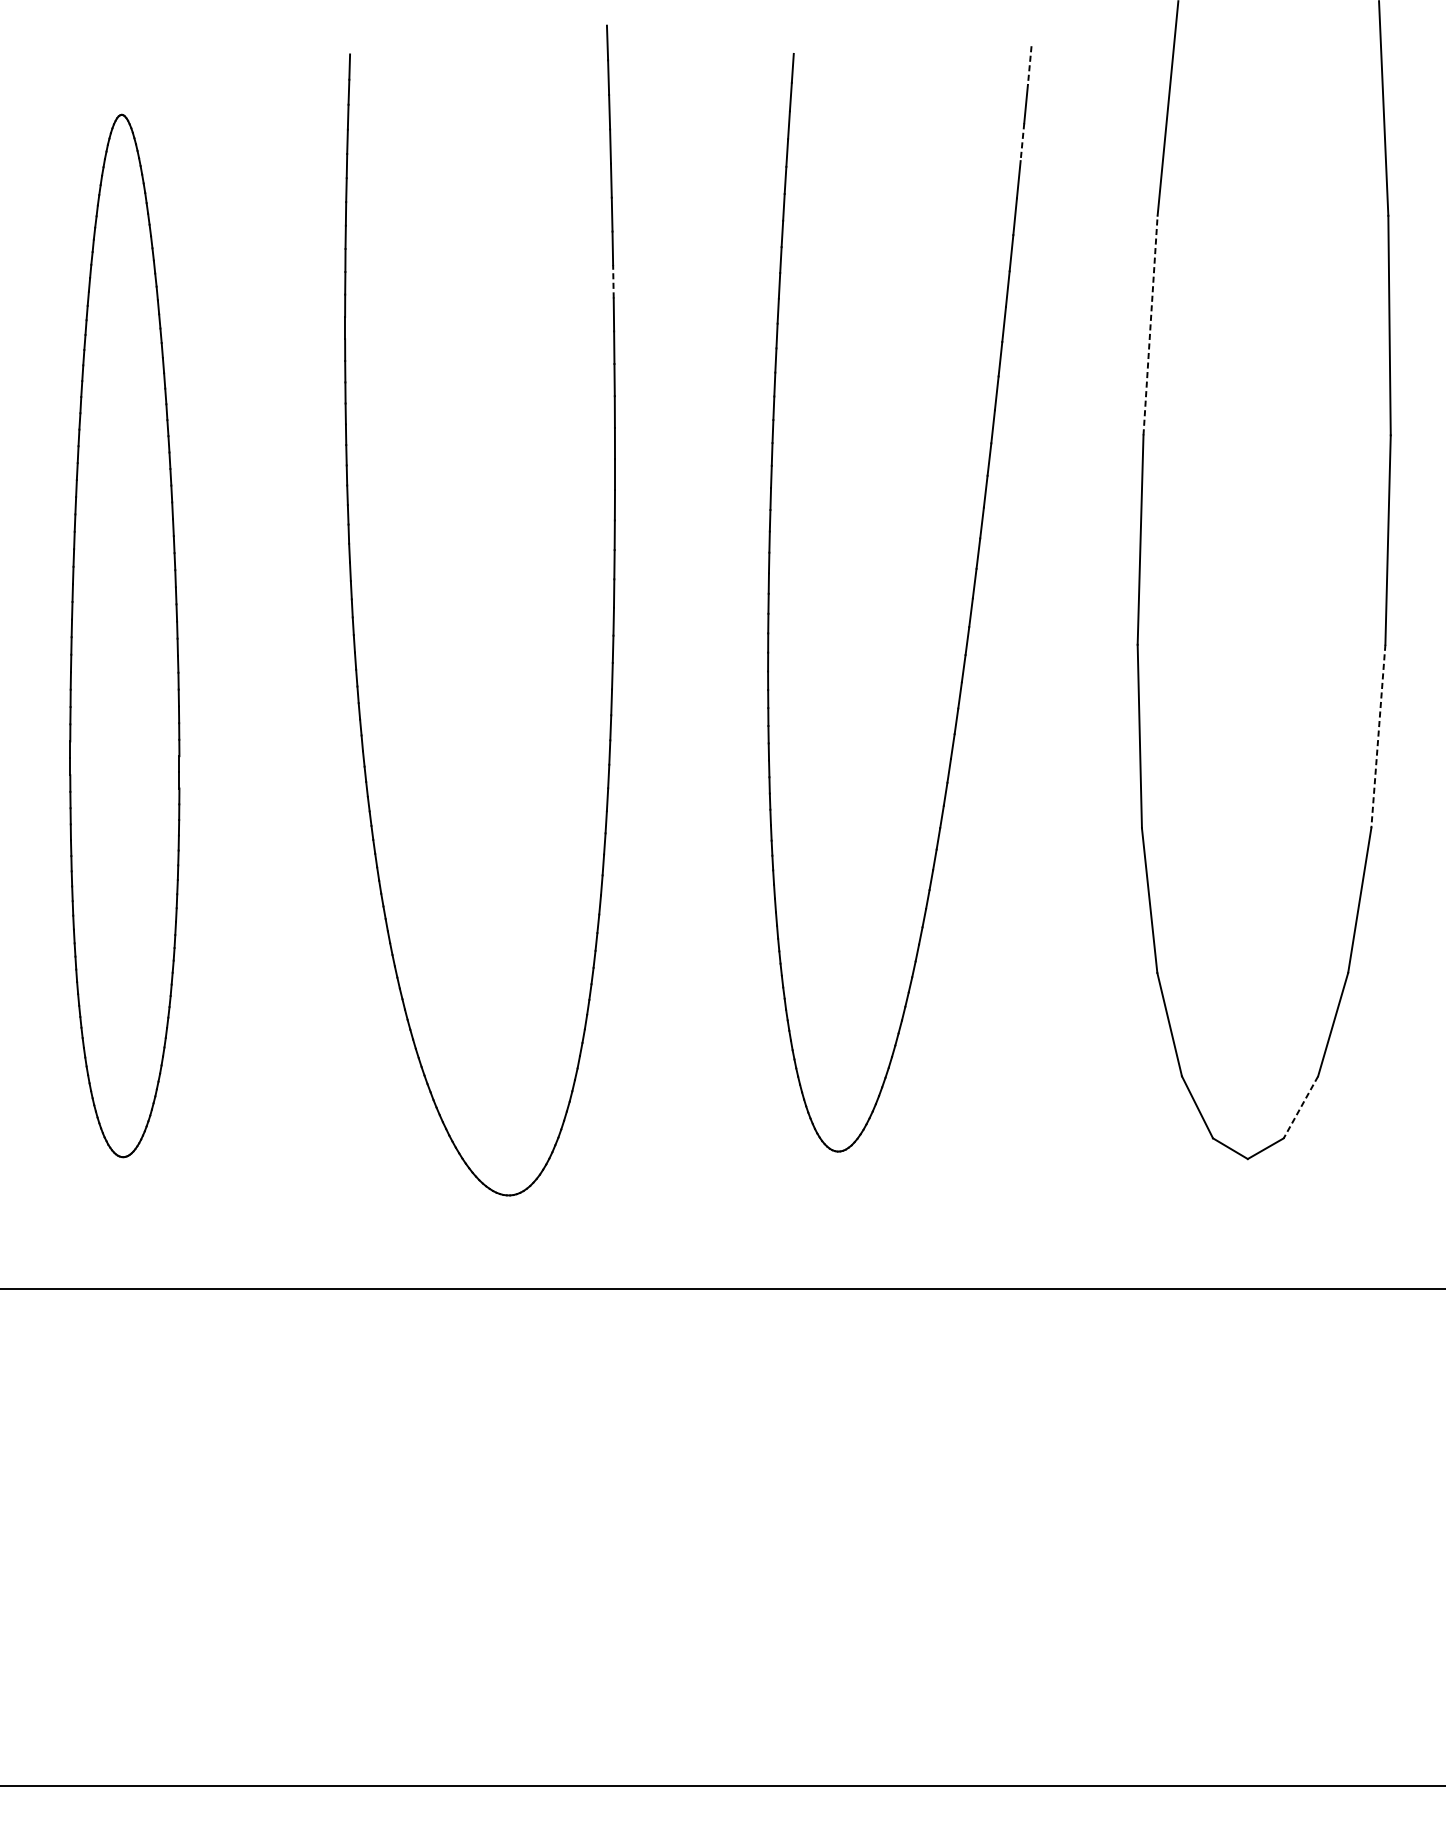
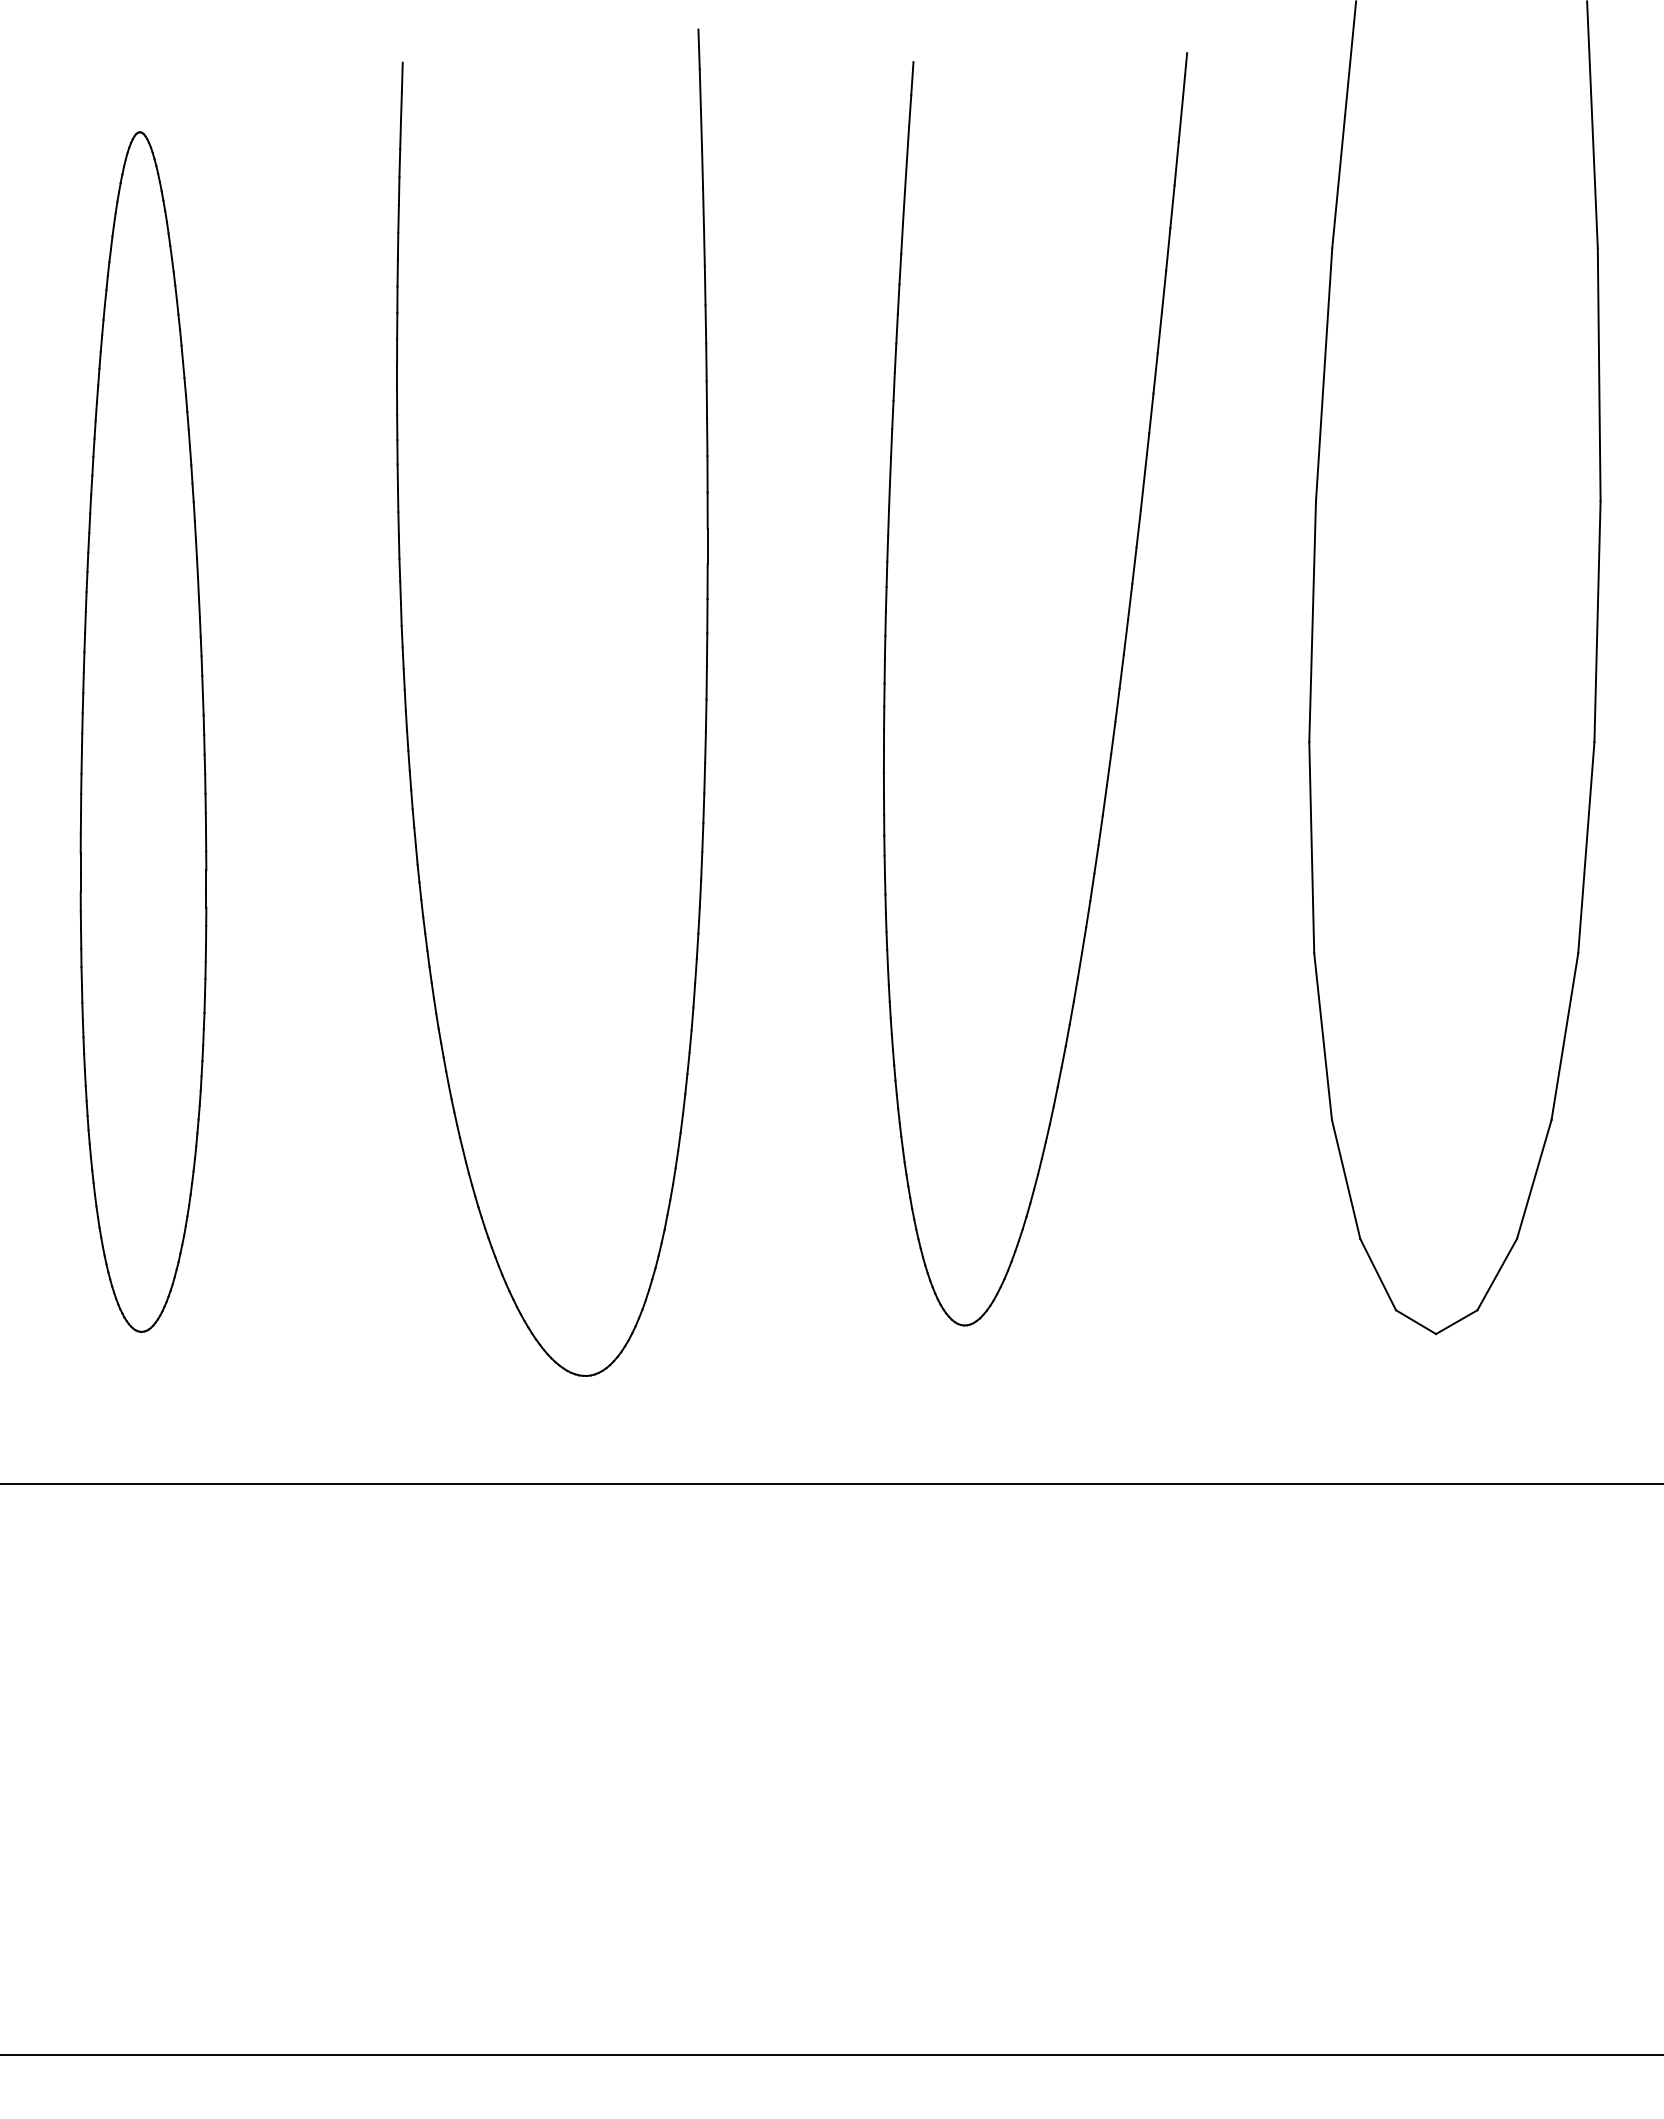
line: (1030, 65) -> (1185, 75), dashed -> solid
line: (1022, 142) -> (1176, 163), dashed -> solid
line: (613, 281) -> (705, 323), dashed -> solid
line: (1150, 325) -> (1324, 374), dashed -> solid
line: (1378, 736) -> (1586, 847), dashed -> solid
line: (1301, 1107) -> (1497, 1274), dashed -> solid

